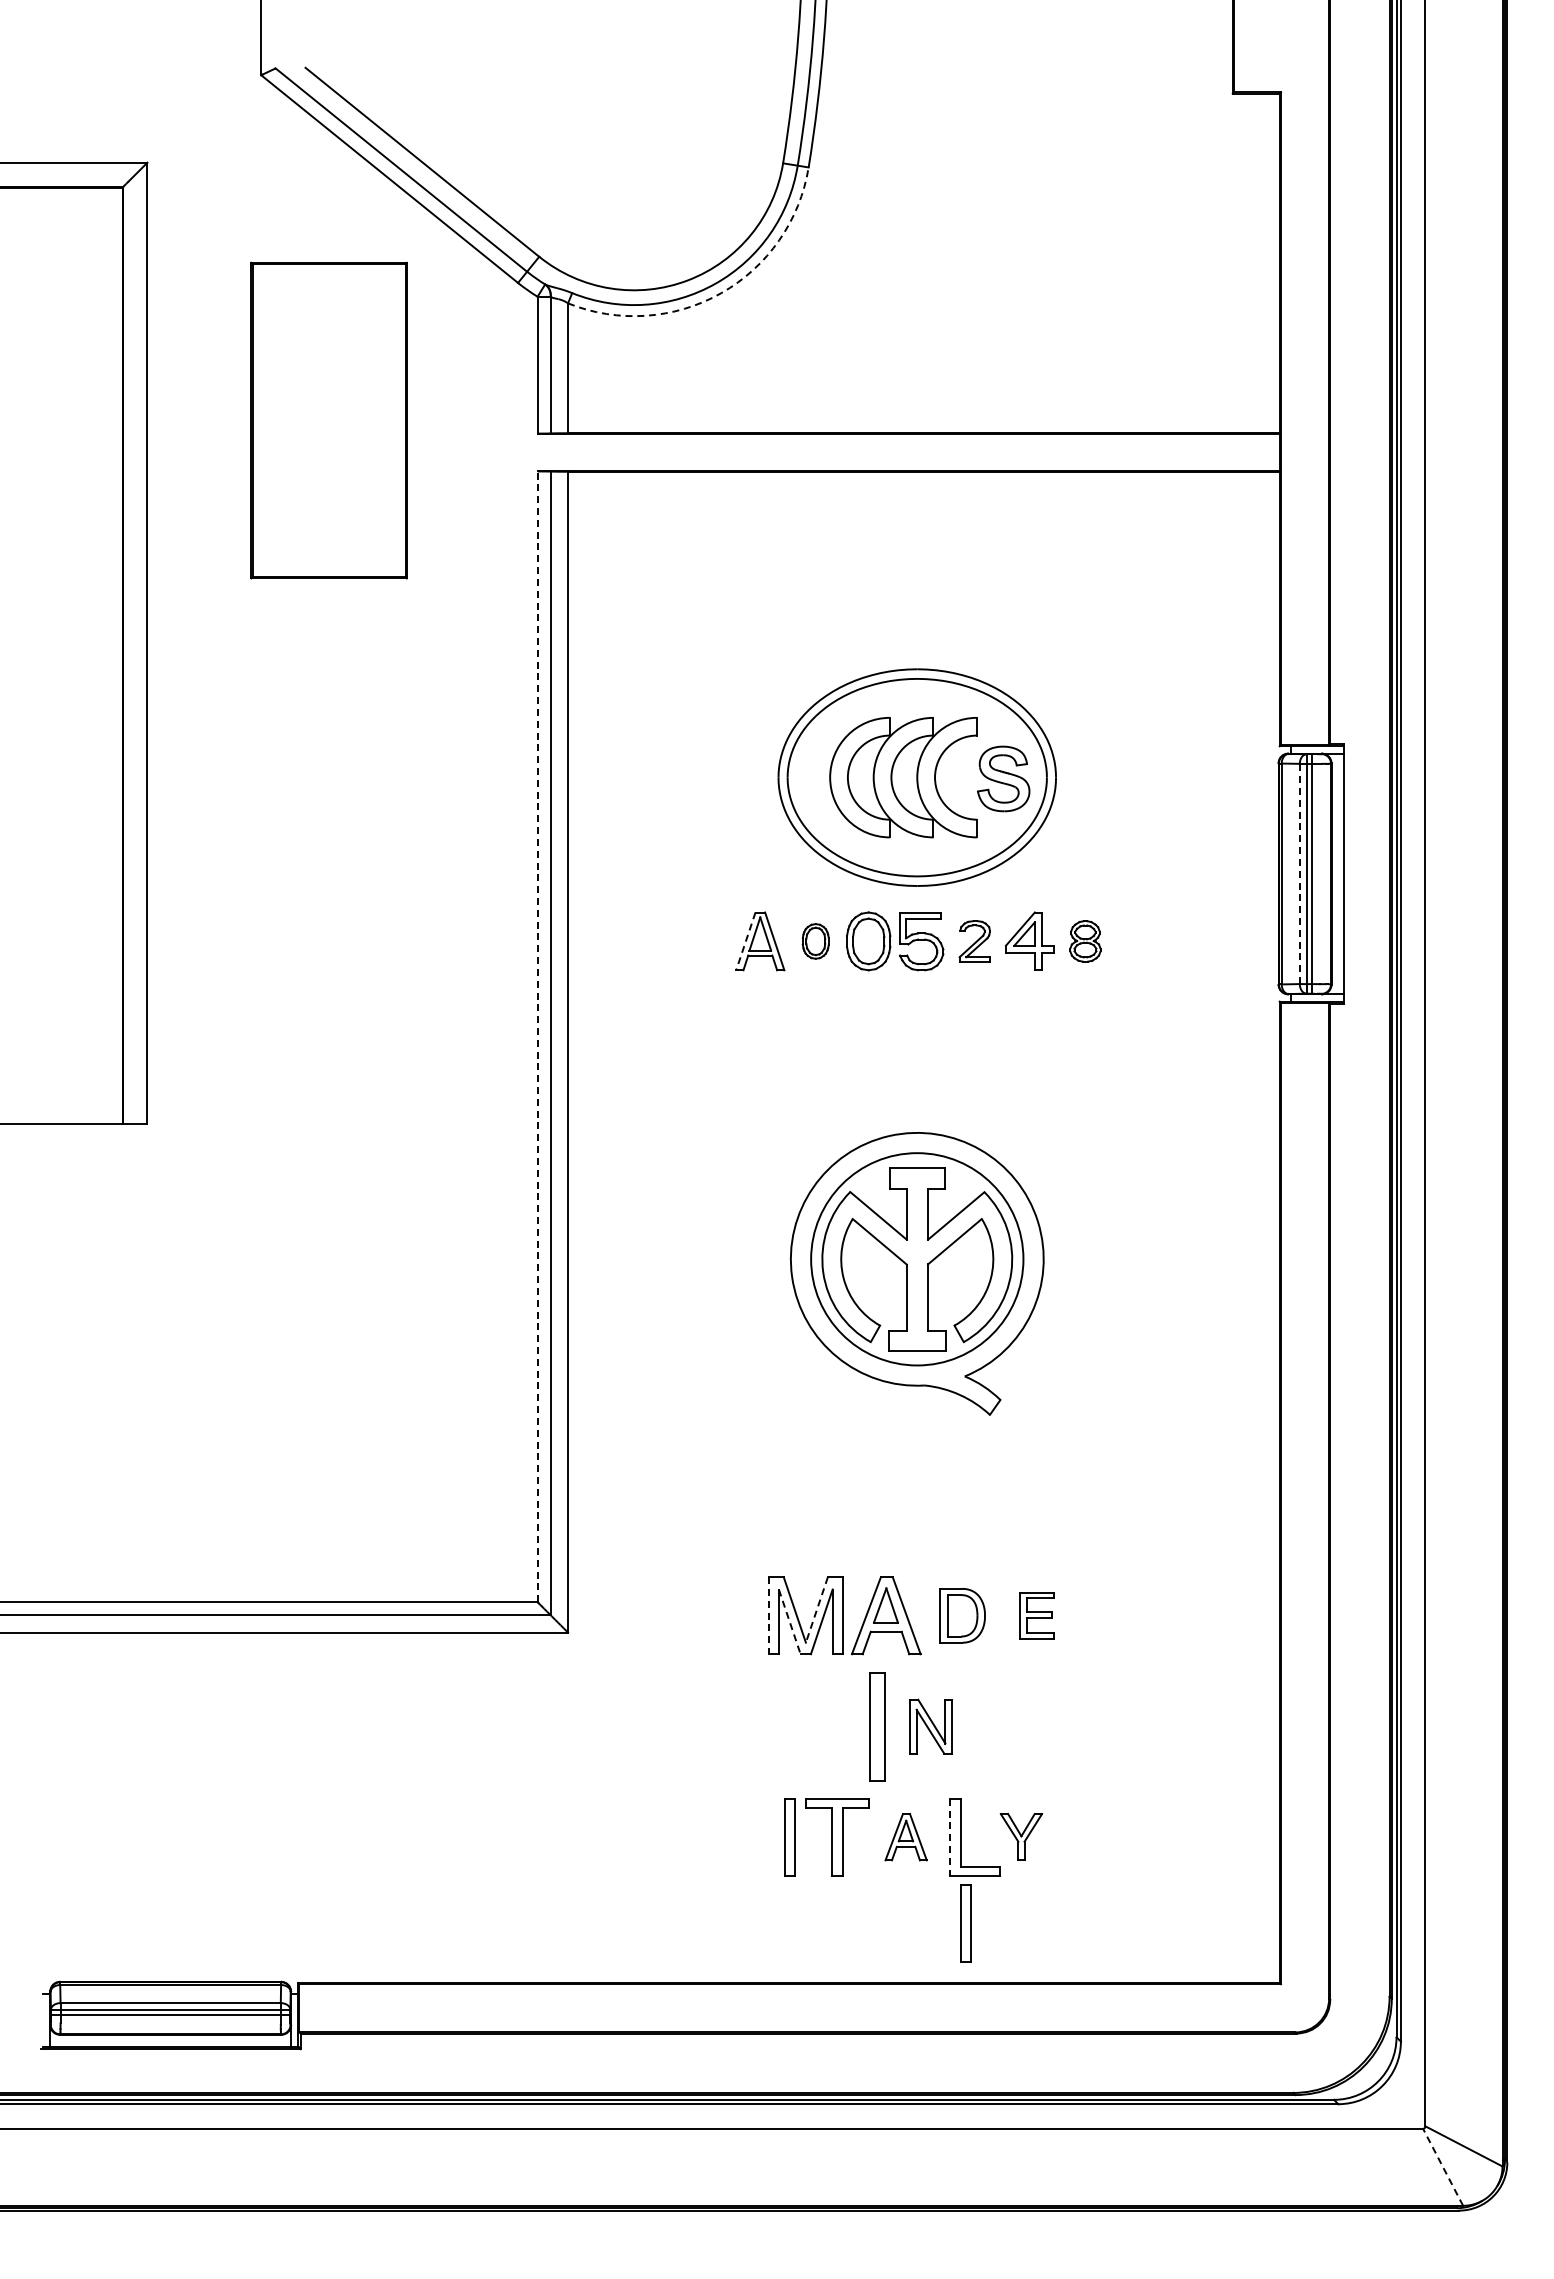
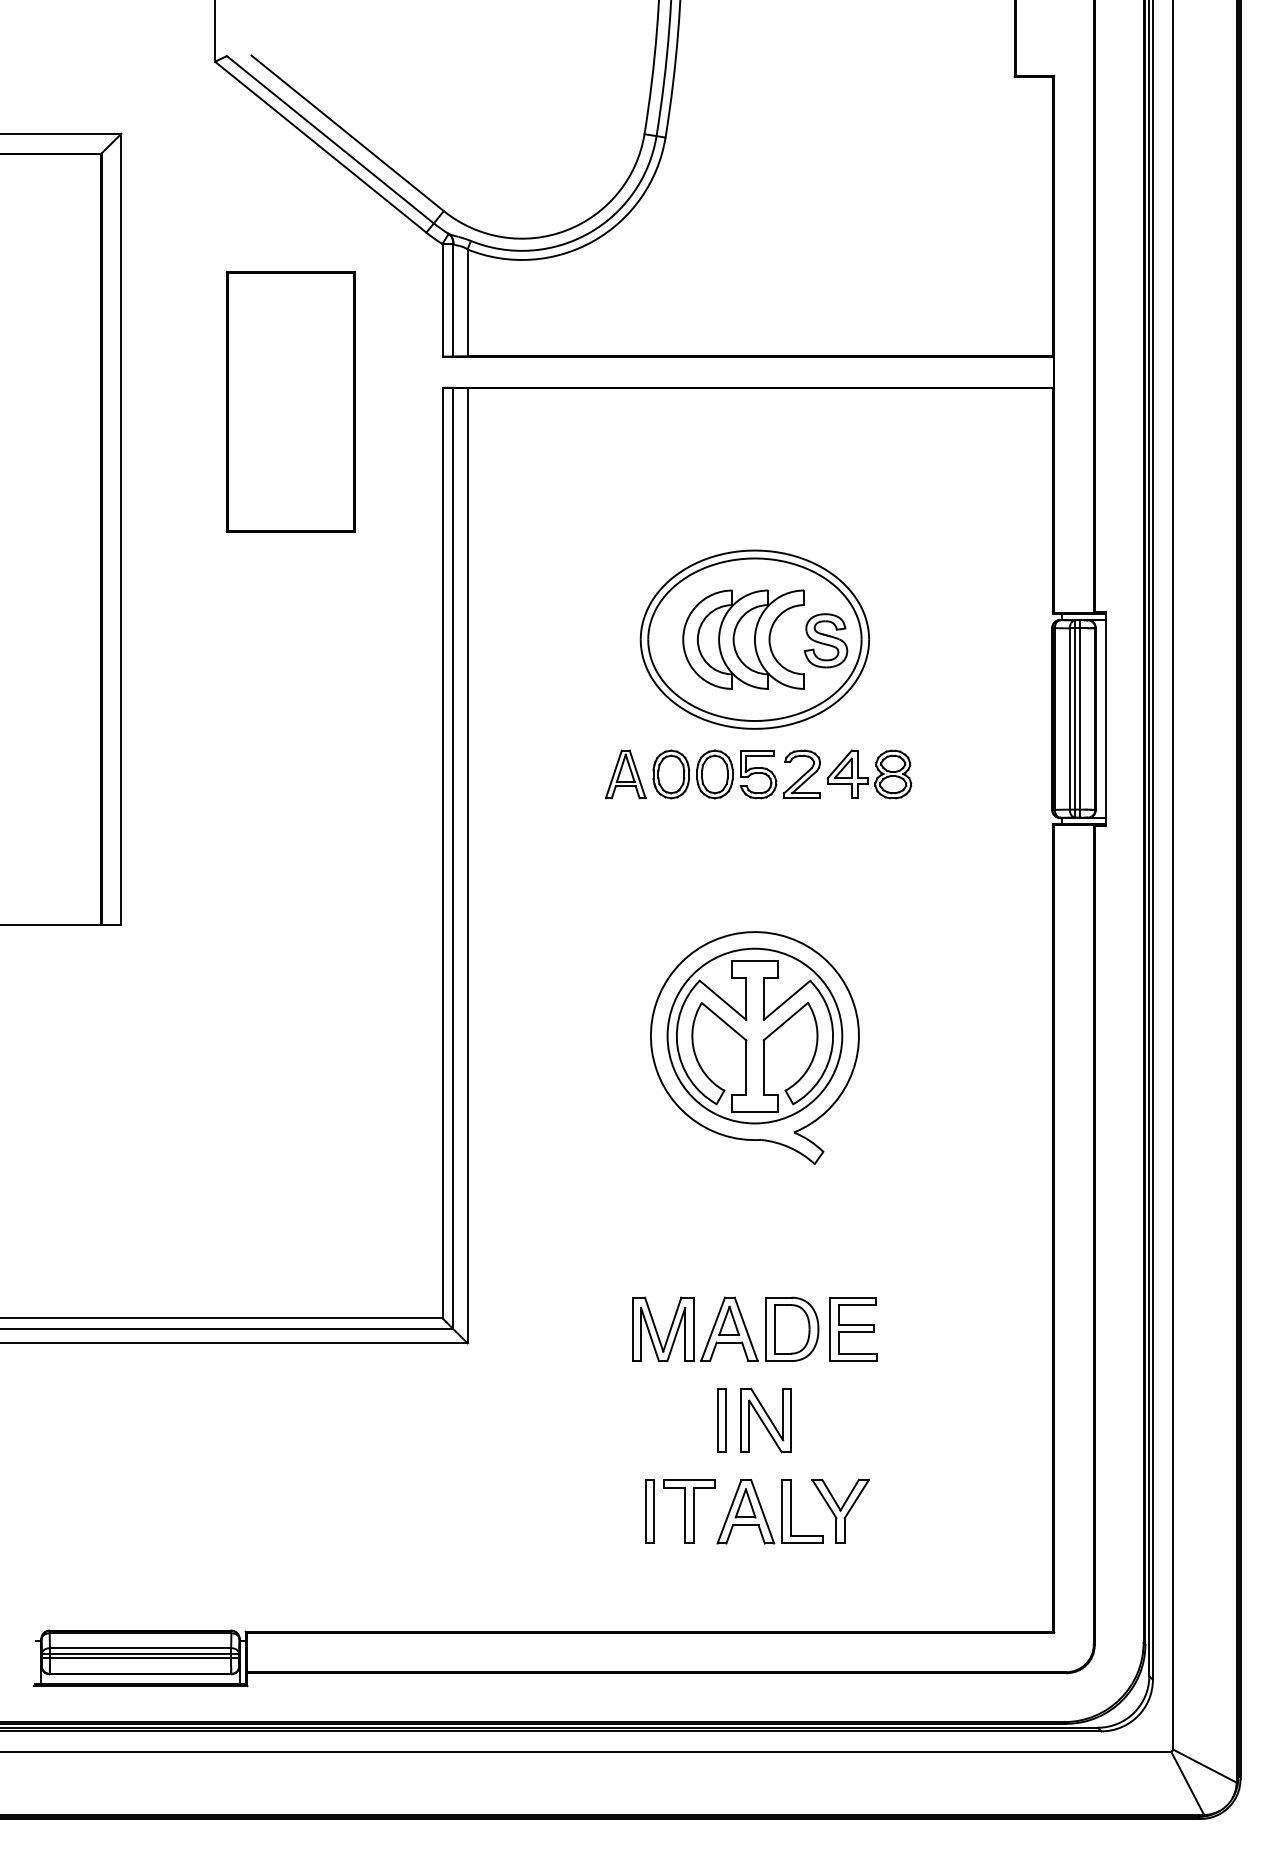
arc: (721, 293) -> (593, 241), dashed -> solid
part: (328, 420) -> (290, 401), moved
line: (1299, 873) -> (1069, 718), dashed -> solid
part: (974, 940) -> (802, 773), size x1.43
line: (745, 941) -> (613, 774), dashed -> solid
part: (815, 941) -> (671, 774), size x1.67
part: (1085, 941) -> (893, 774), size x1.43
line: (537, 1036) -> (442, 852), dashed -> solid
line: (816, 1609) -> (672, 1324), dashed -> solid
line: (768, 1615) -> (632, 1329), dashed -> solid
part: (962, 1615) -> (792, 1329), size x1.43
part: (1037, 1615) -> (853, 1329), size x1.67
line: (789, 1622) -> (649, 1334), dashed -> solid
part: (877, 1726) -> (722, 1420), size x0.71
part: (930, 1726) -> (765, 1420), size x1.43
part: (905, 1836) -> (745, 1511), size x1.67
part: (1021, 1836) -> (840, 1511), size x1.67
line: (950, 1837) -> (782, 1511), dashed -> solid
part: (965, 1923) -> (794, 1582), removed
line: (1442, 2166) -> (1187, 1782), dashed -> solid

